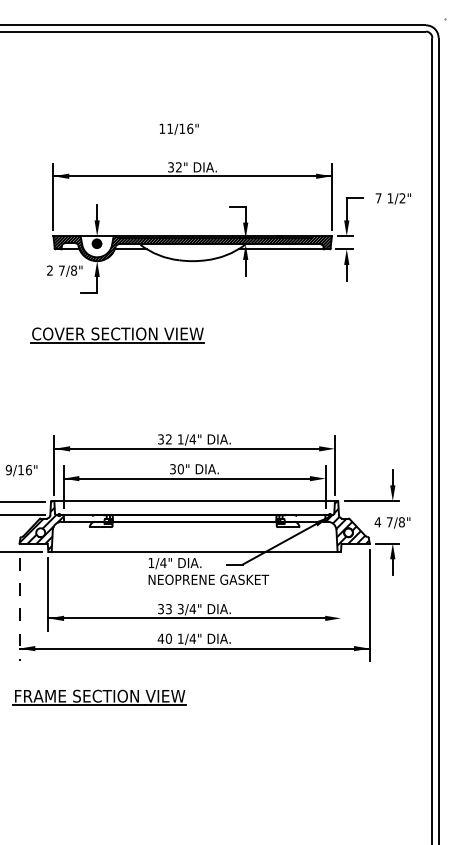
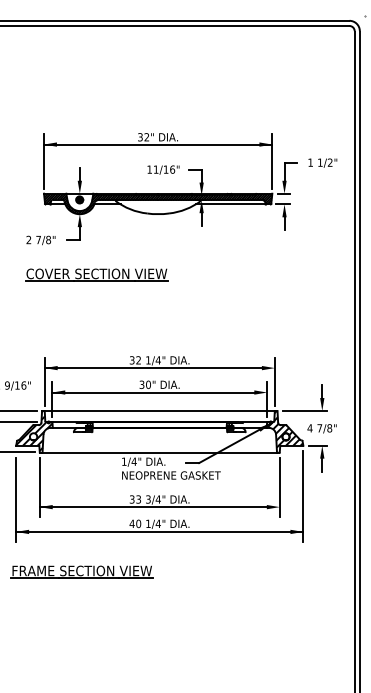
text: (178, 129) -> (162, 170), moved
text: (378, 198) -> (310, 162), 7 -> 1
text: (64, 270) -> (40, 239), moved
line: (340, 594) -> (279, 487), added
line: (19, 609) -> (16, 499), dashed -> solid

